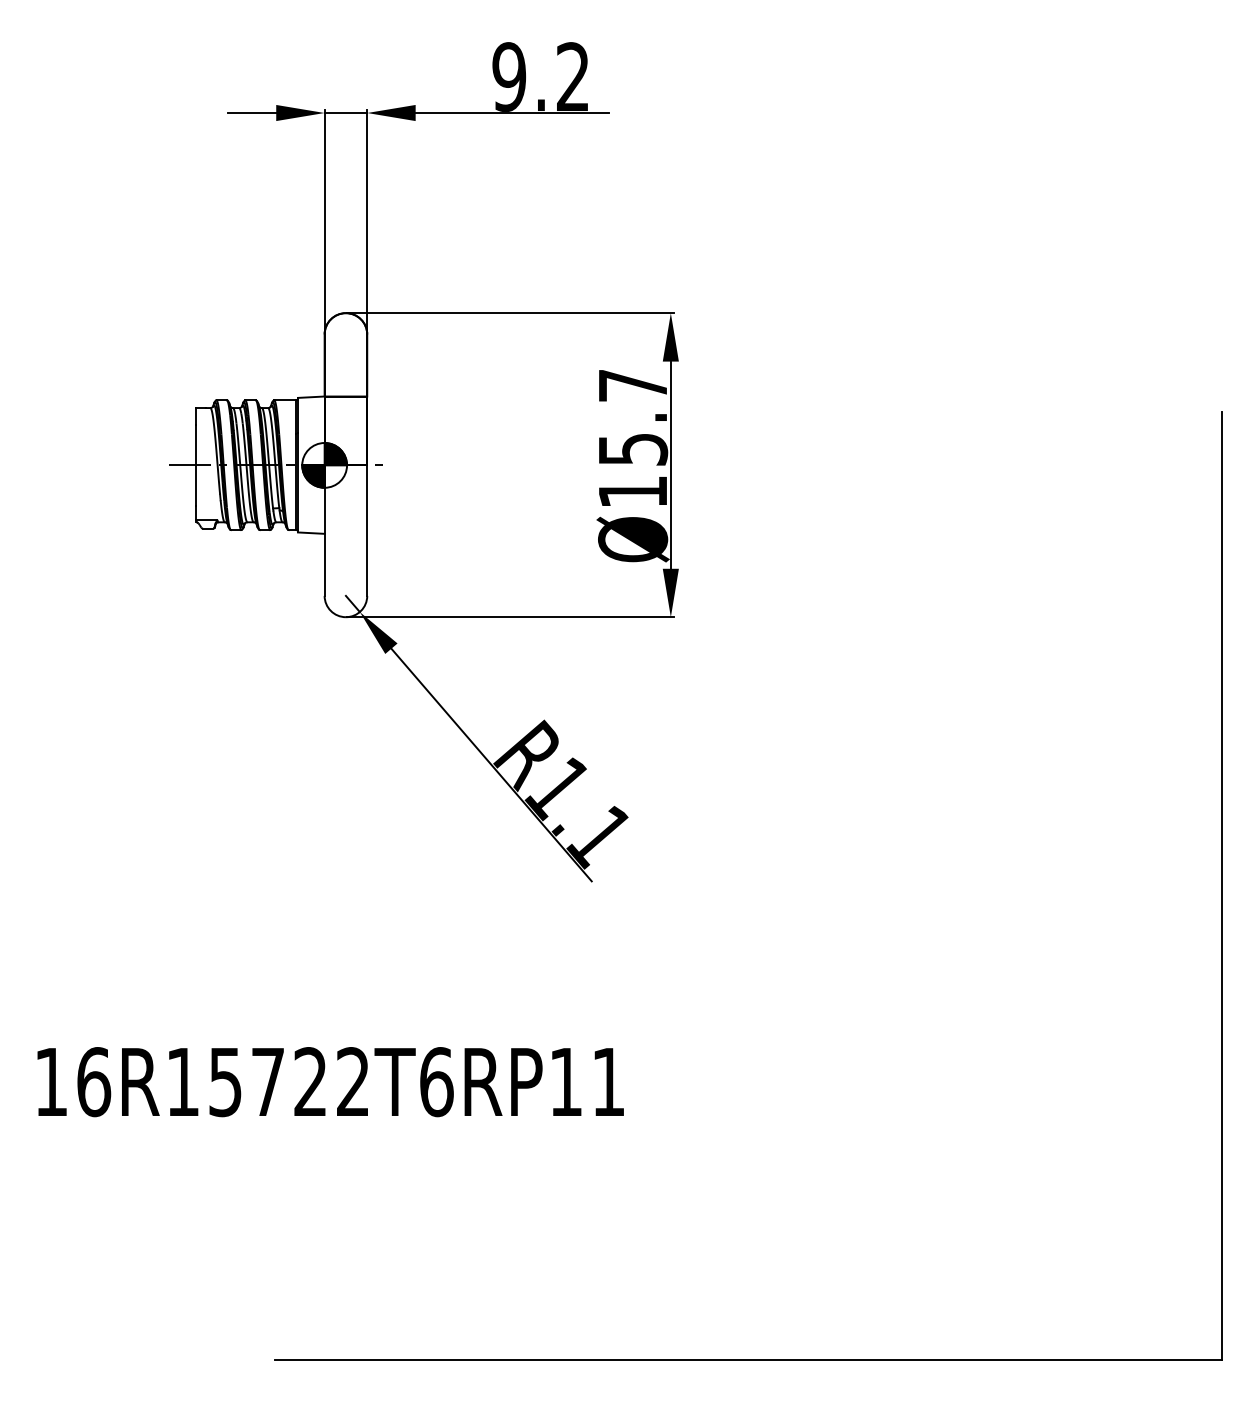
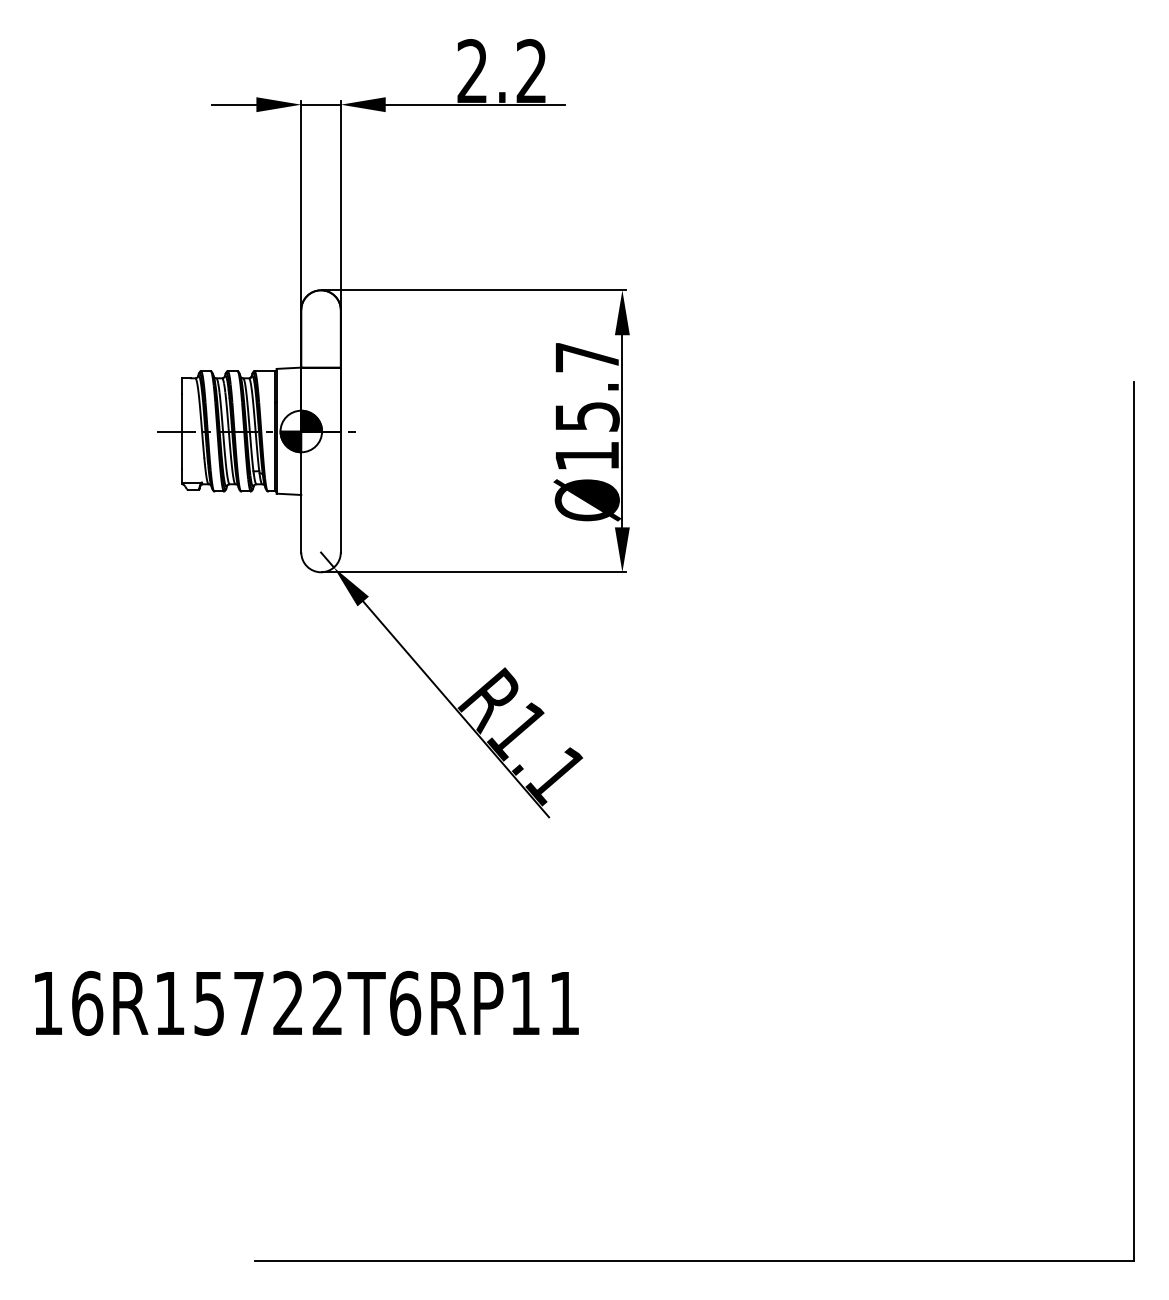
text: (509, 76) -> (472, 70), 9.2 -> 2.2

